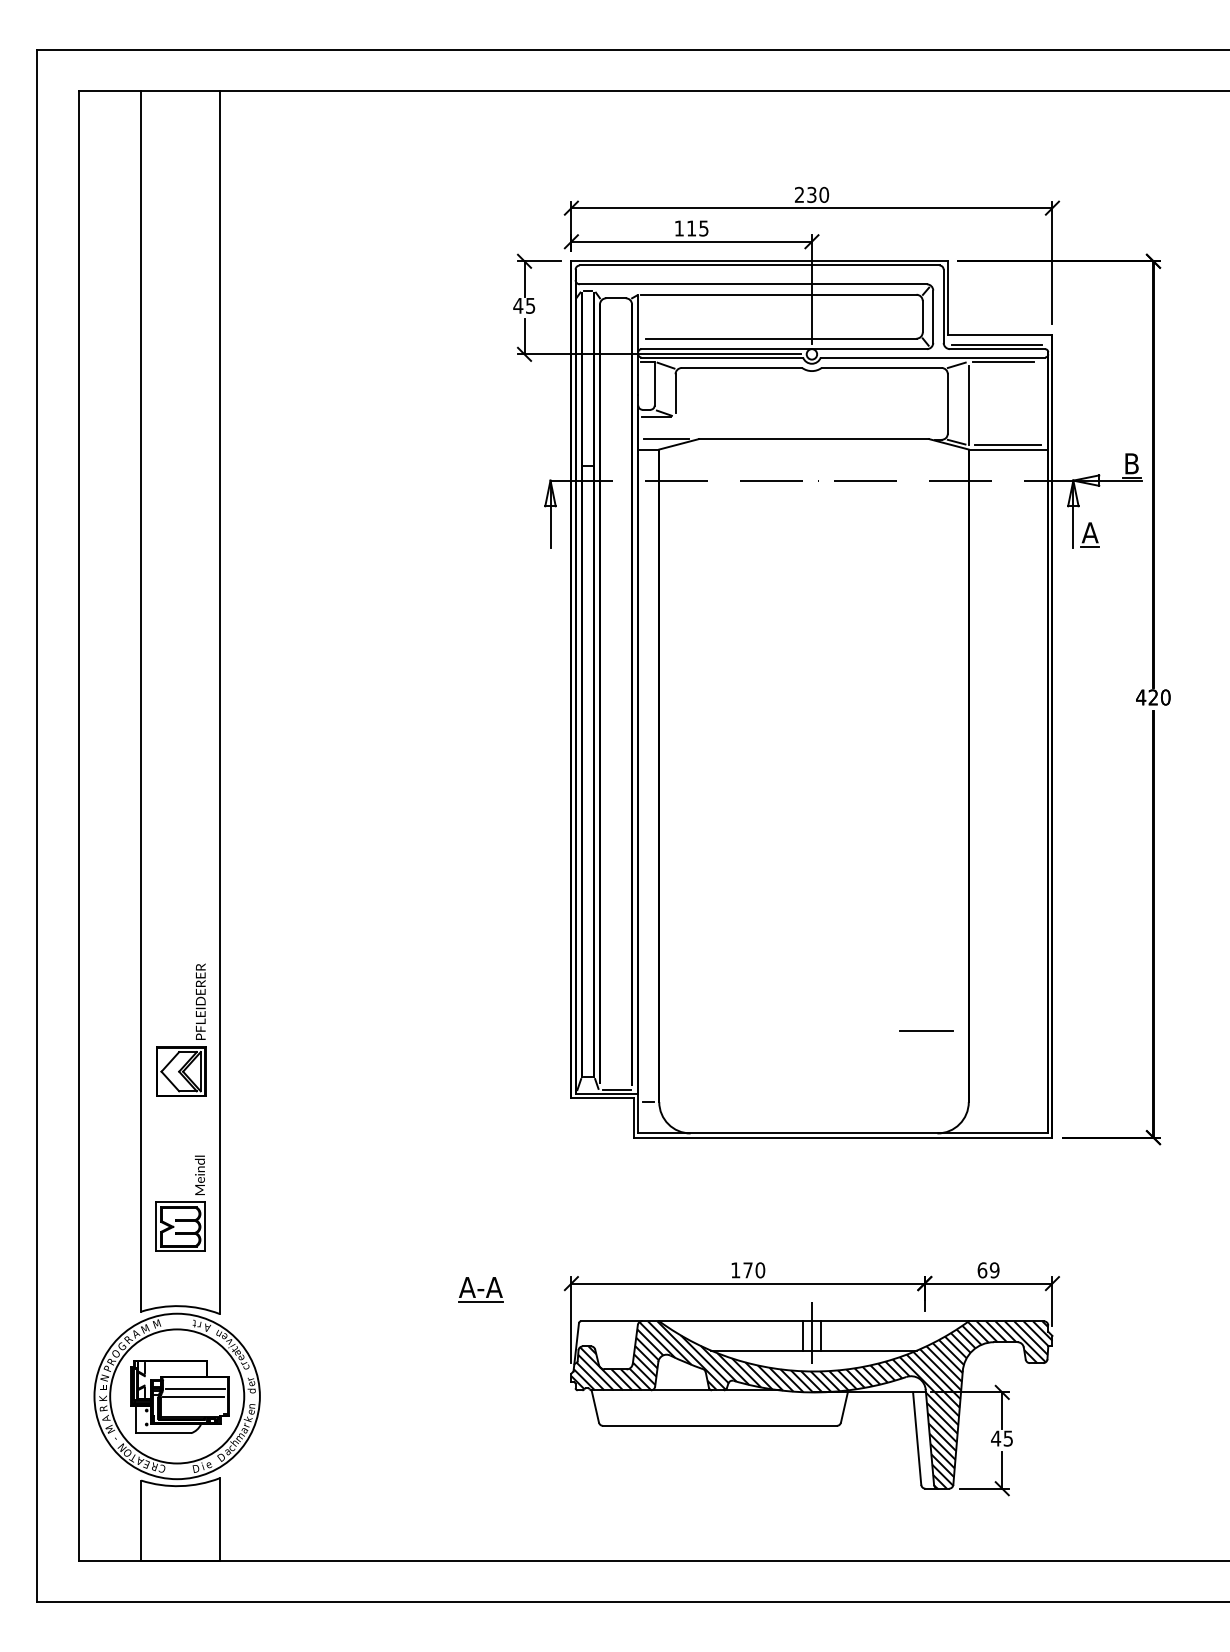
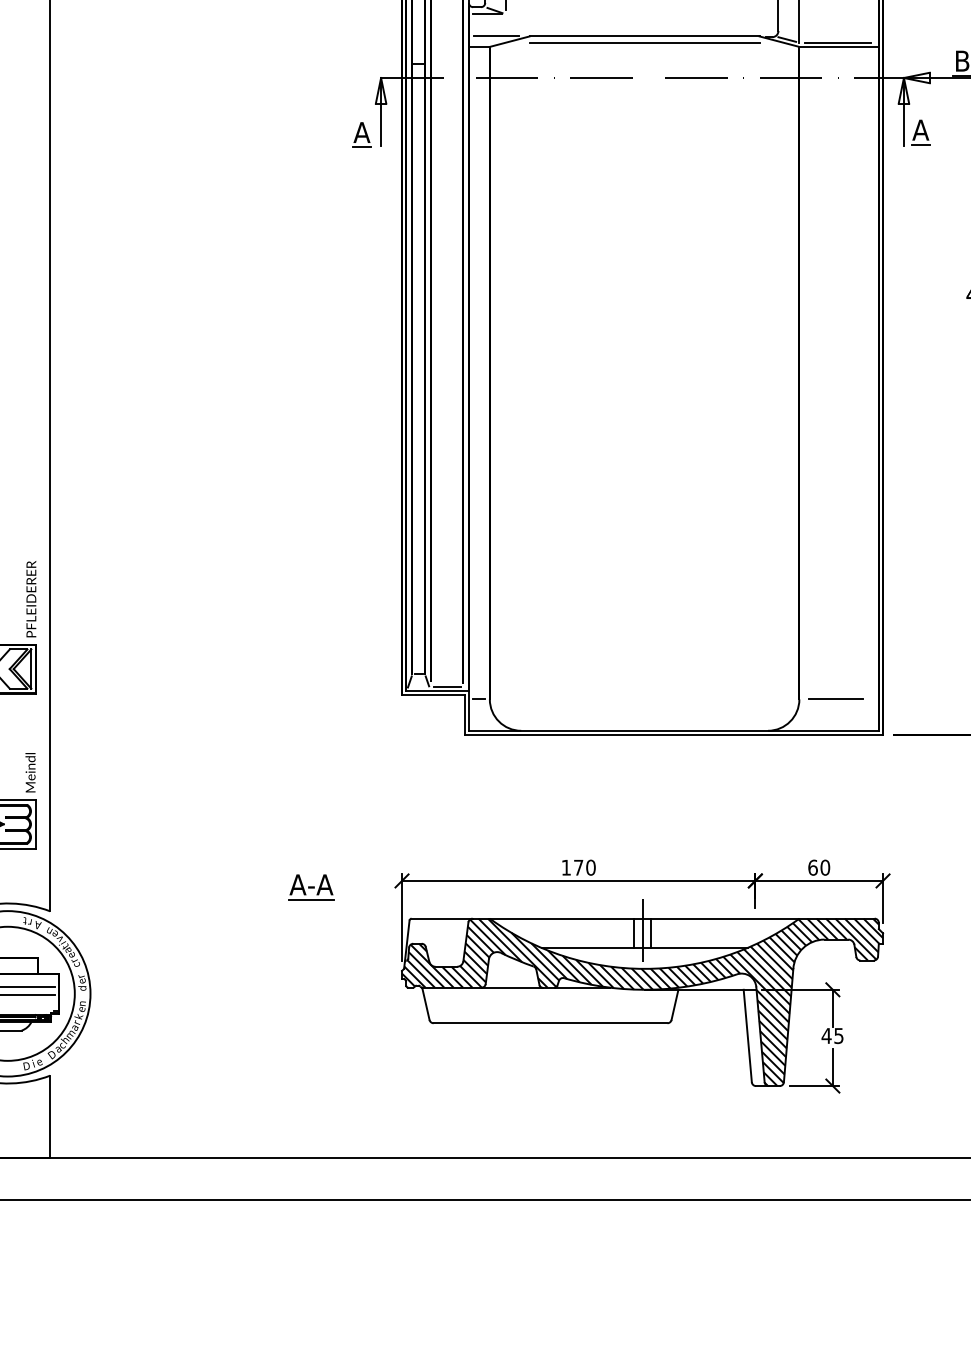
line: (814, 445) -> (645, 42), added
part: (531, 537) -> (362, 134), added
line: (926, 1030) -> (836, 698), moved
text: (994, 1270) -> (825, 867), 69 -> 60

